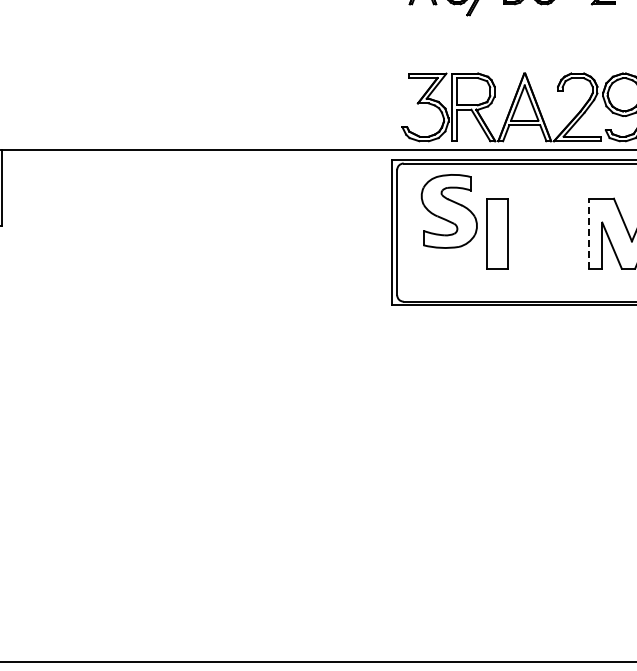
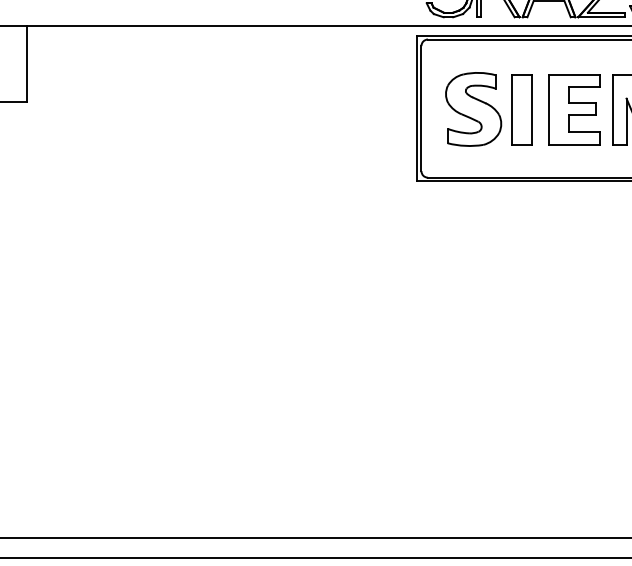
part: (448, 211) -> (472, 109), moved
part: (549, 233) -> (573, 109), added
line: (588, 233) -> (612, 109), dashed -> solid

